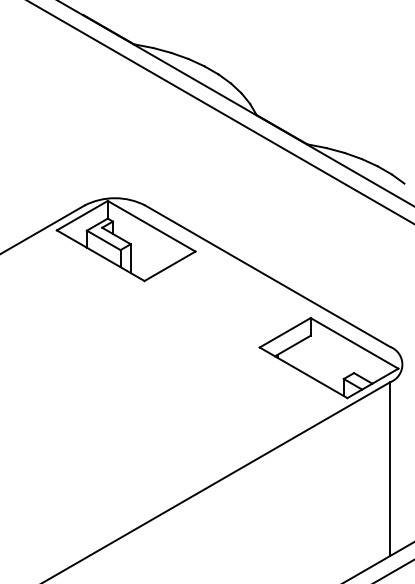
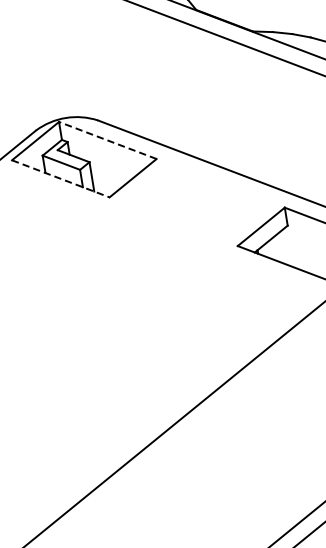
line: (151, 226) -> (107, 140), solid -> dashed
line: (100, 255) -> (60, 178), solid -> dashed

